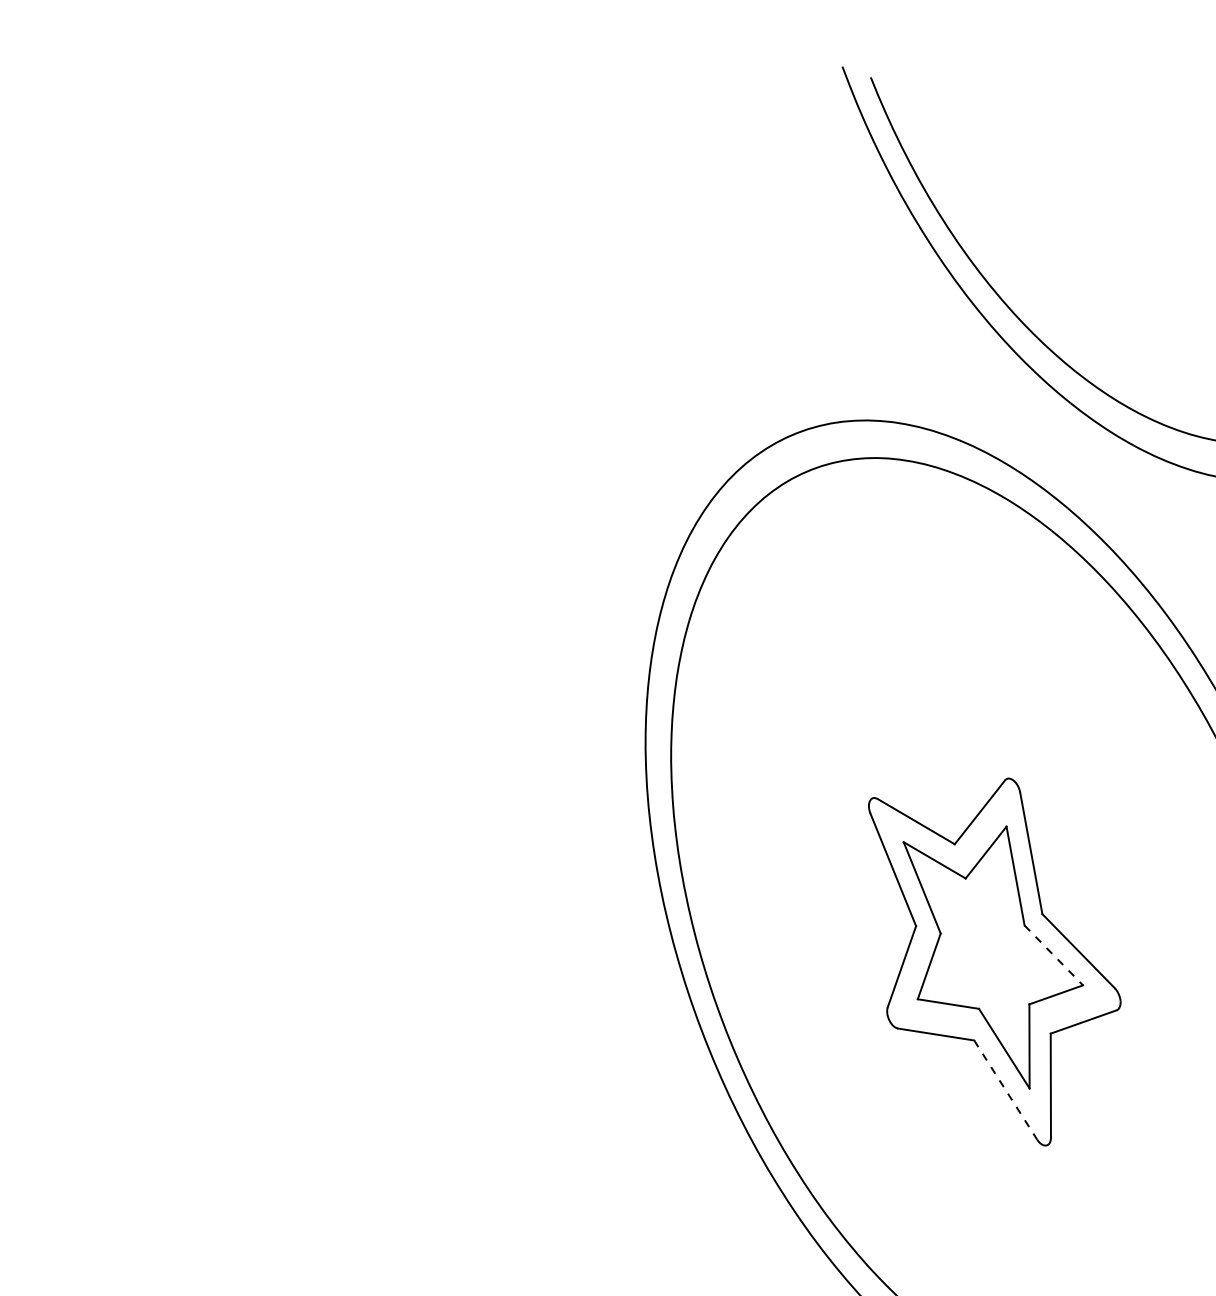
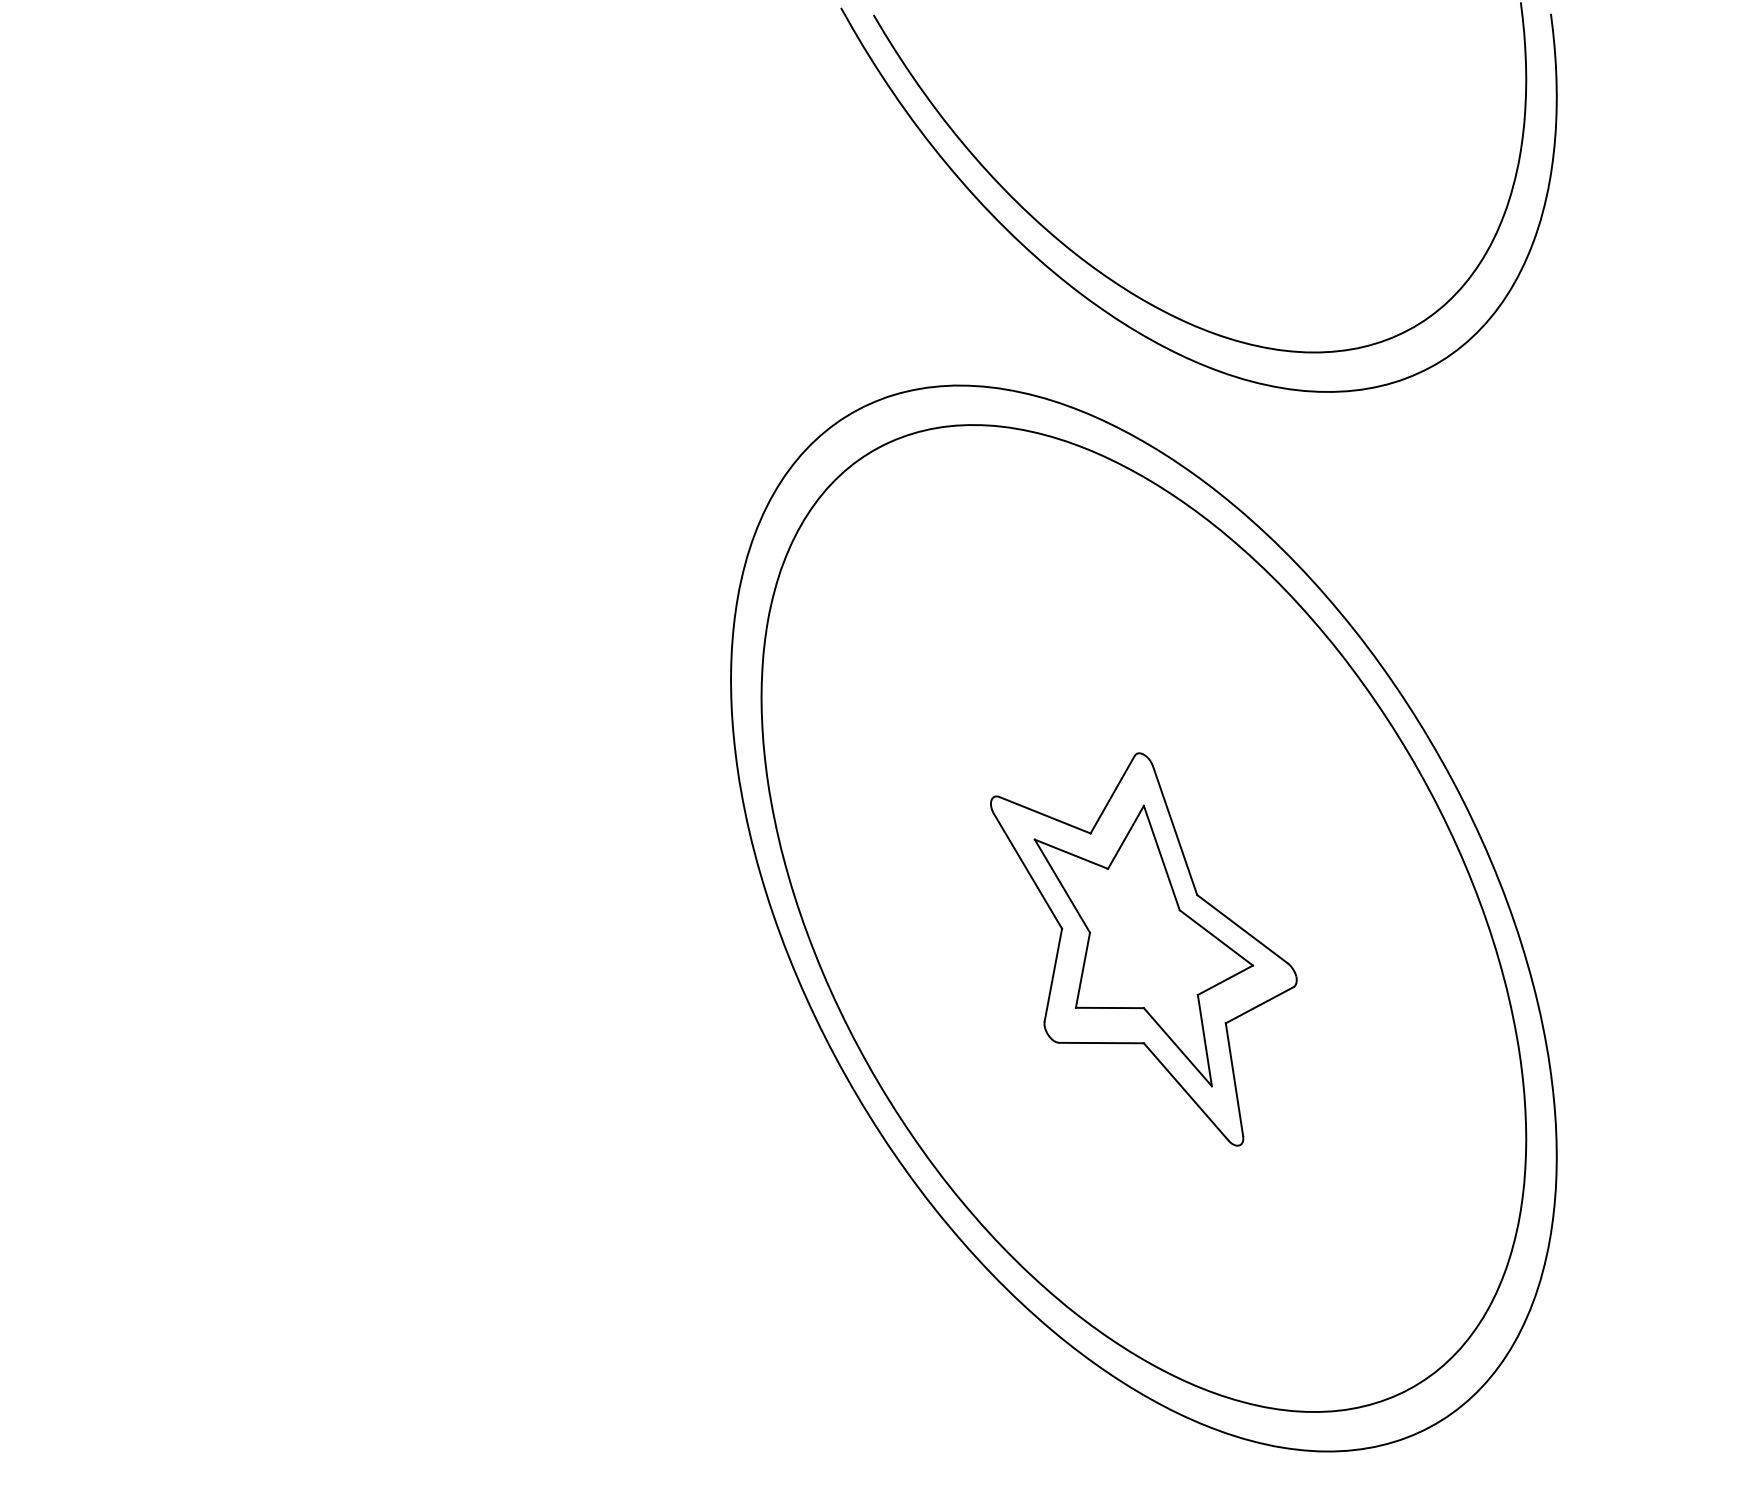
line: (1054, 955) -> (1216, 937), dashed -> solid
line: (1005, 1090) -> (1186, 1092), dashed -> solid

